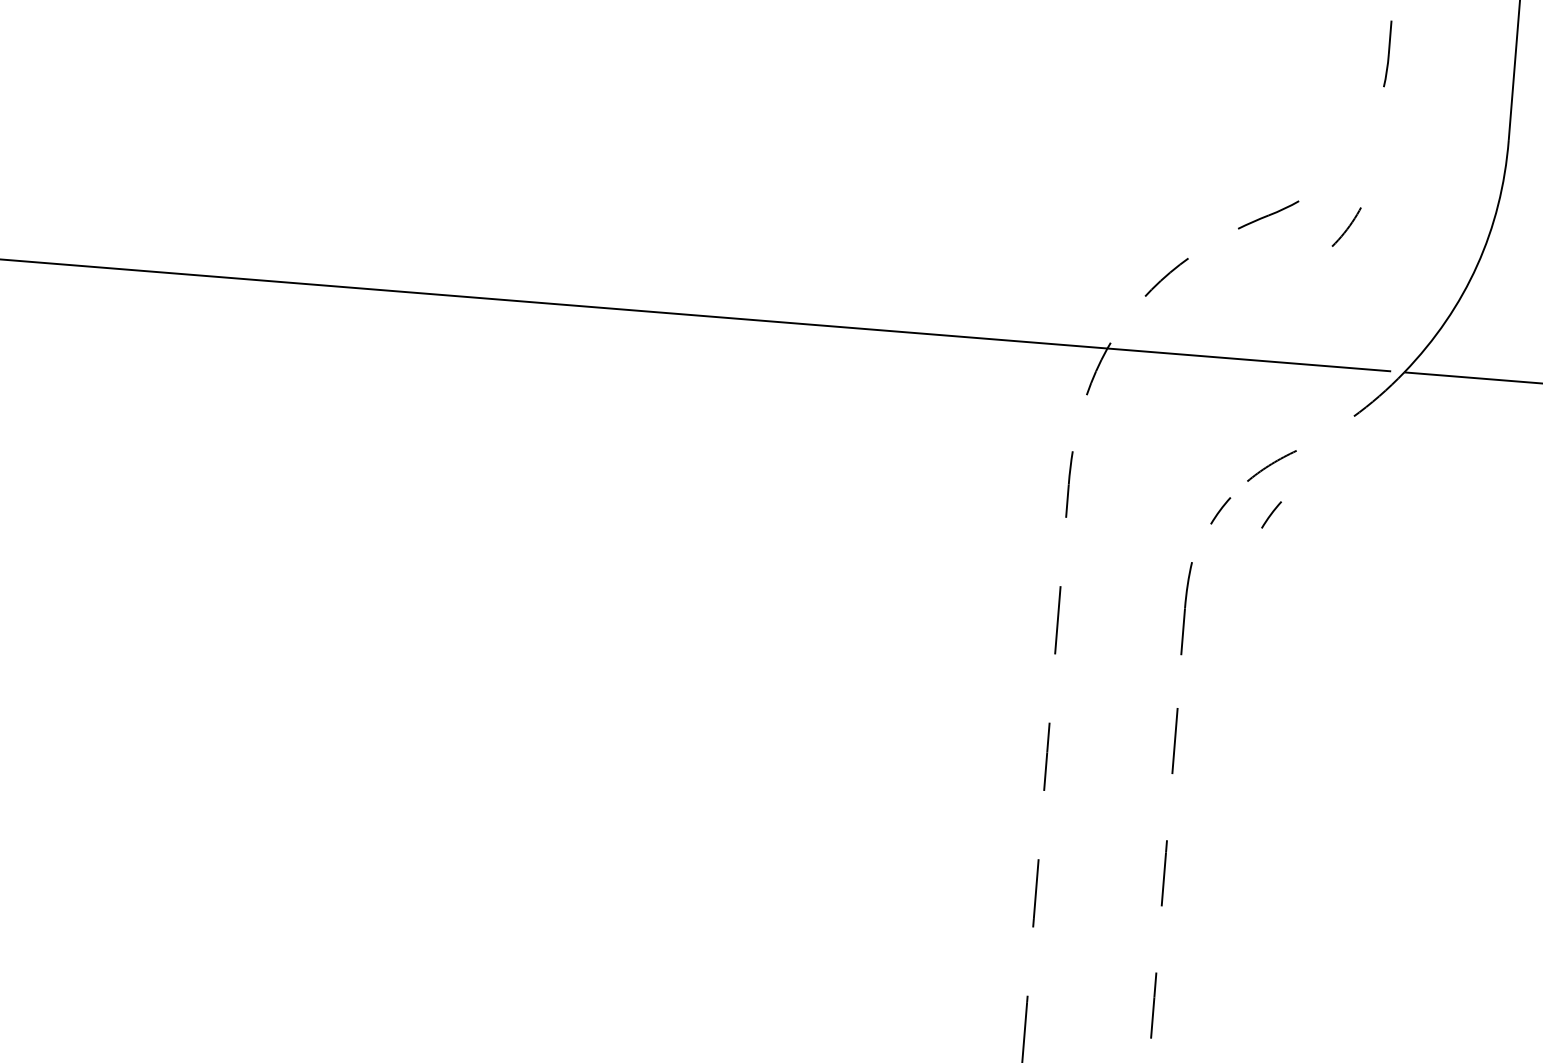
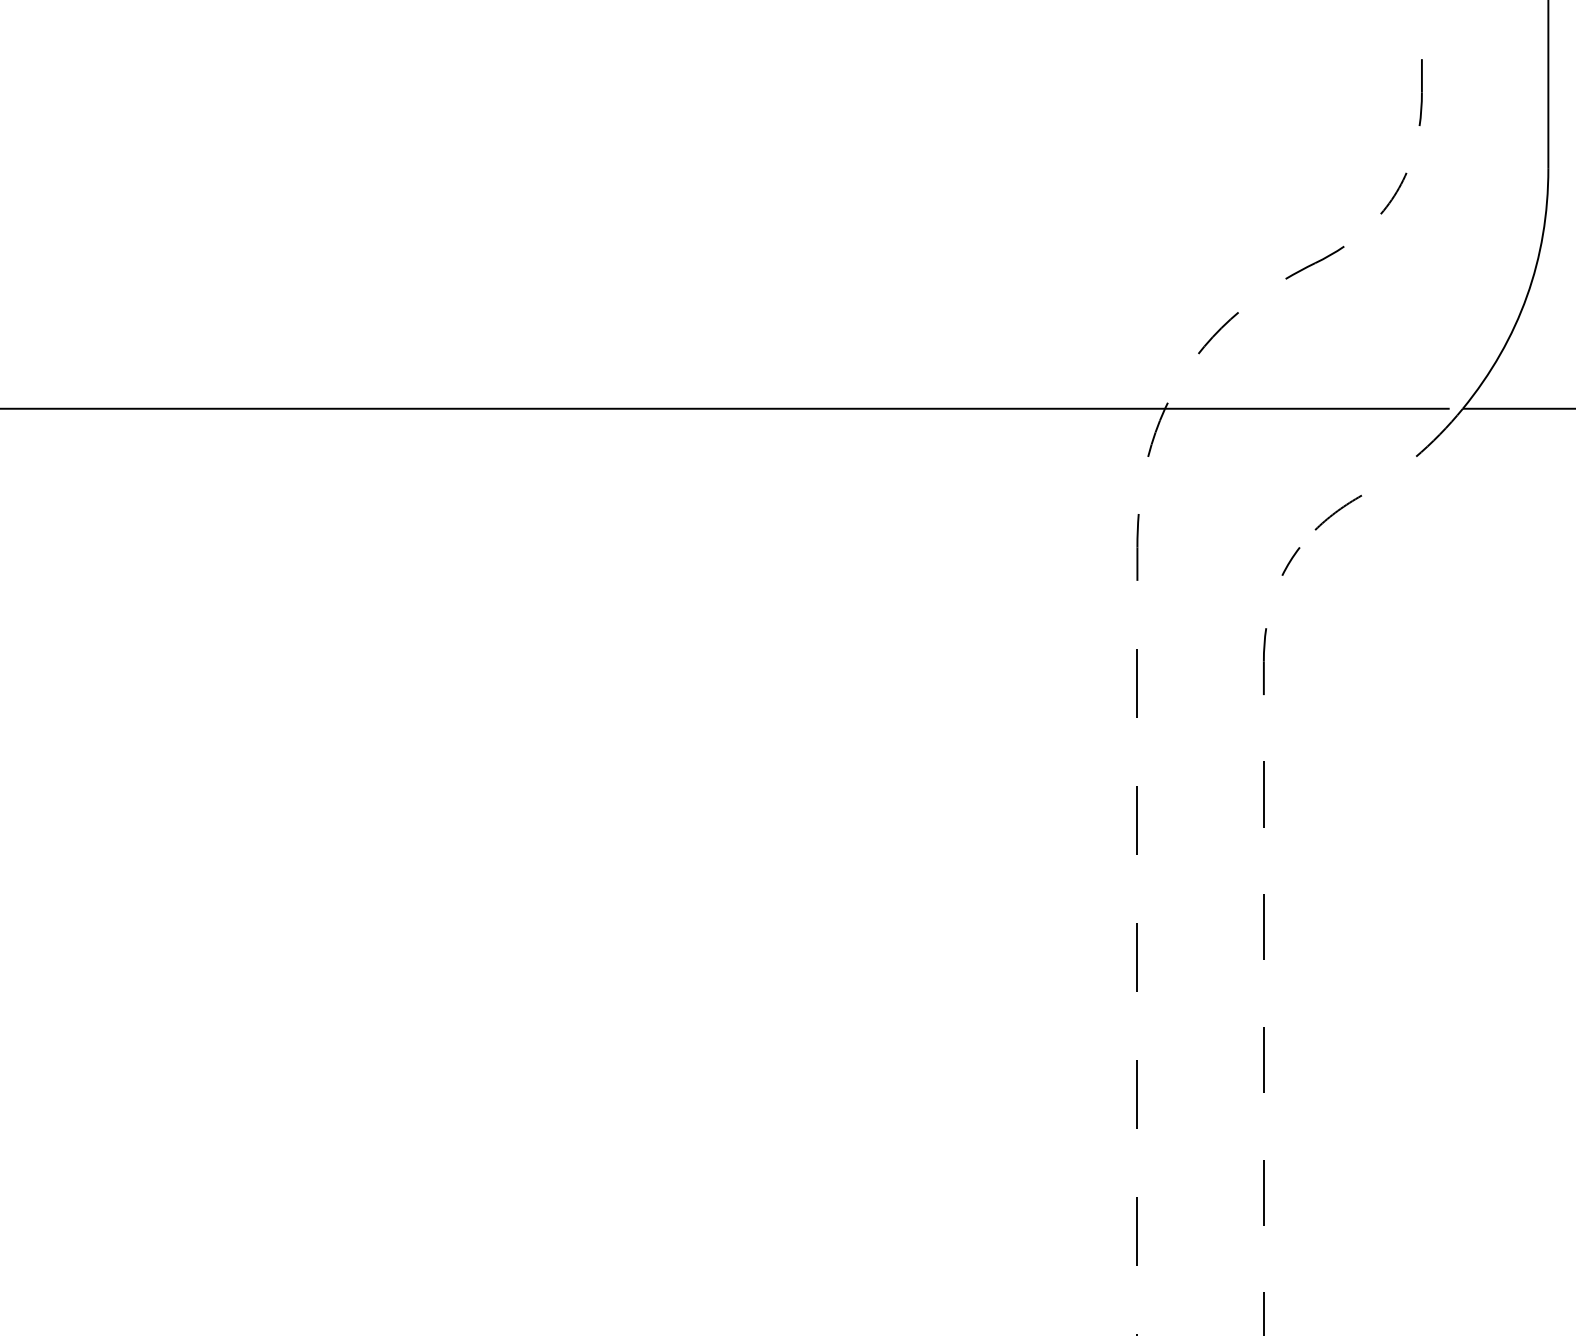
part: (1346, 227) -> (1393, 193), moved
line: (1271, 514) -> (1341, 561), removed
part: (1187, 608) -> (1265, 661), size x0.71

